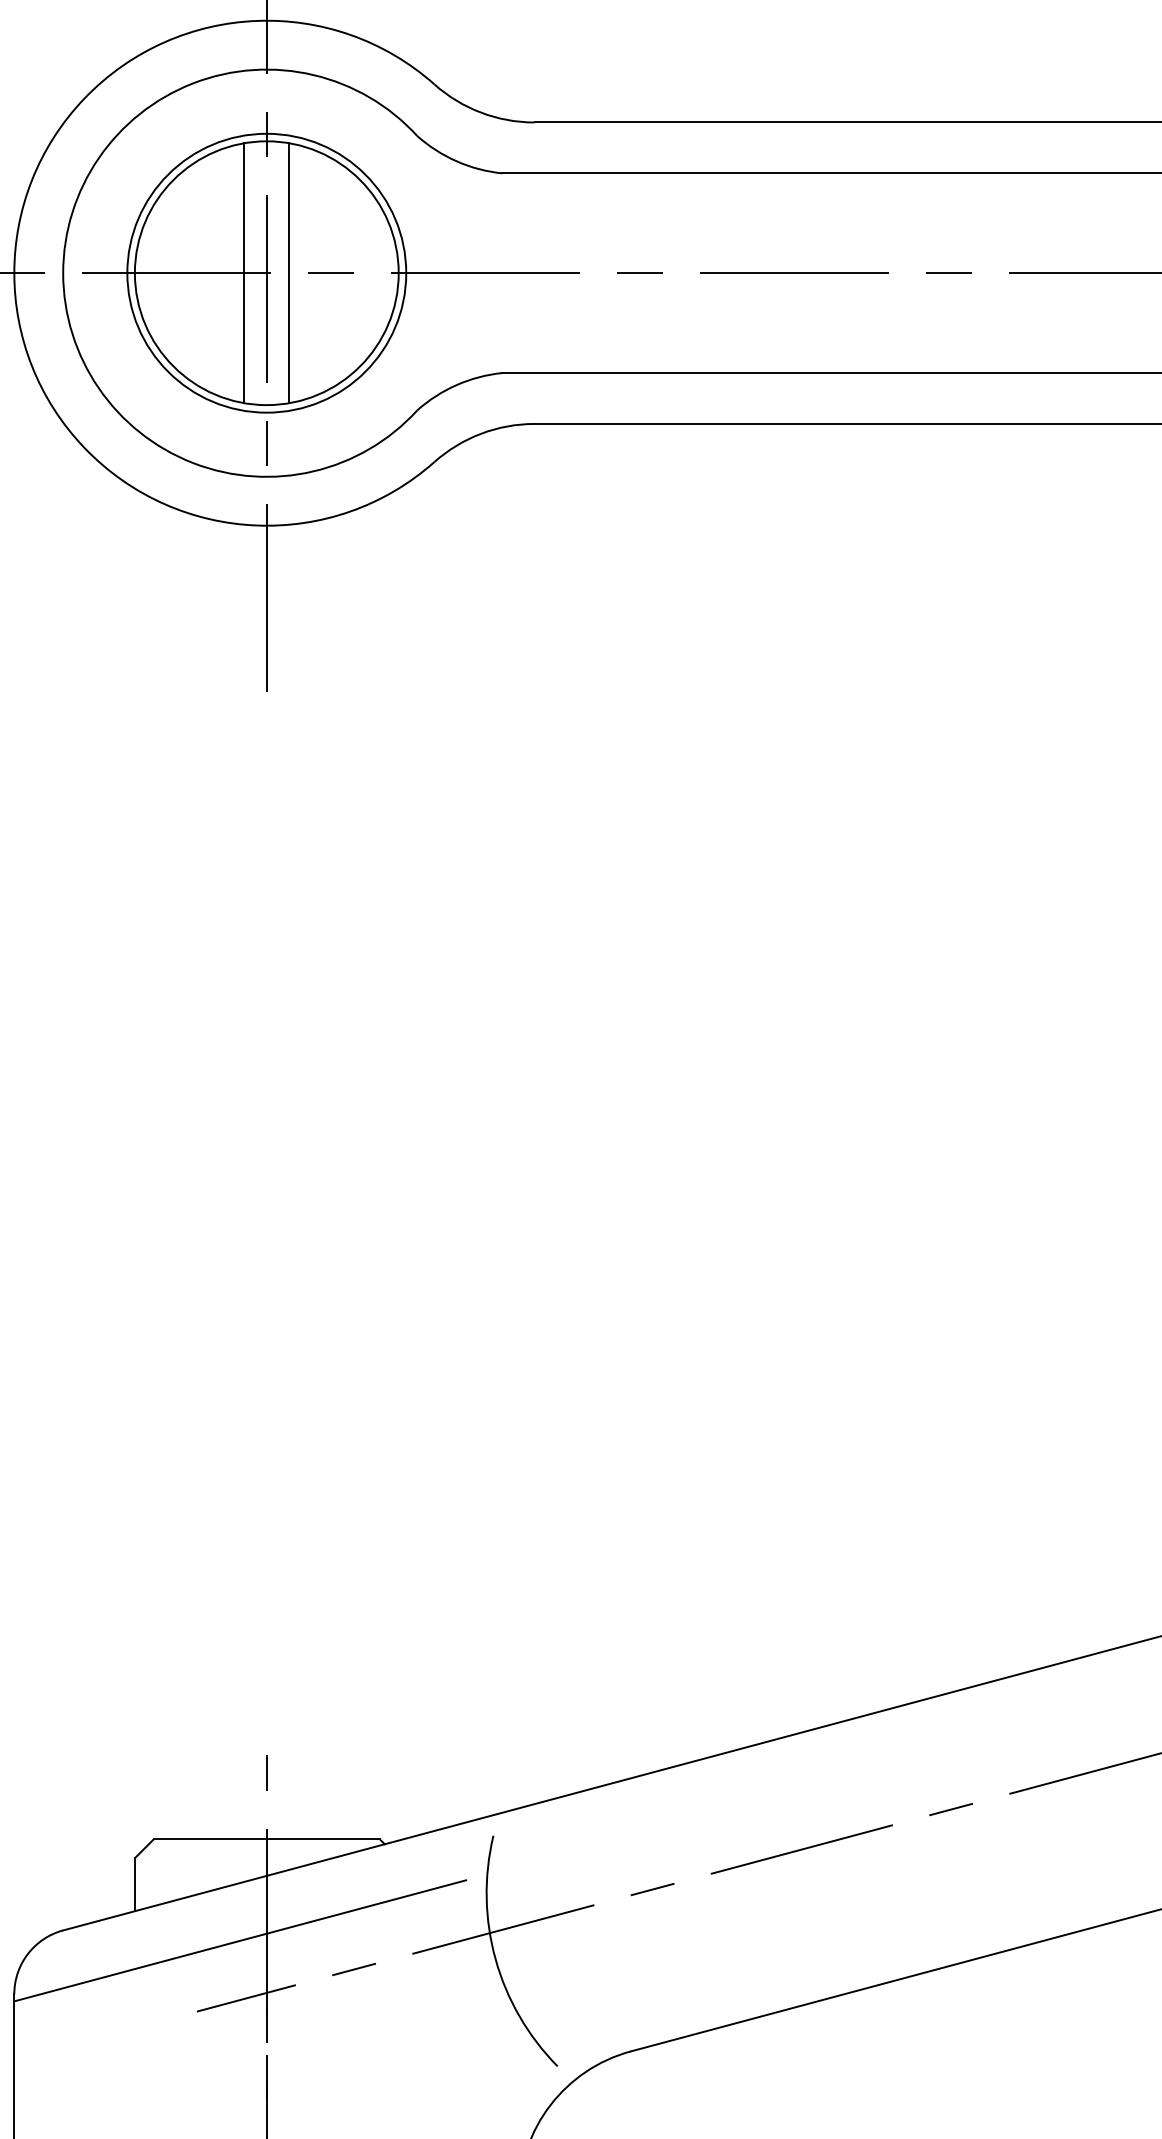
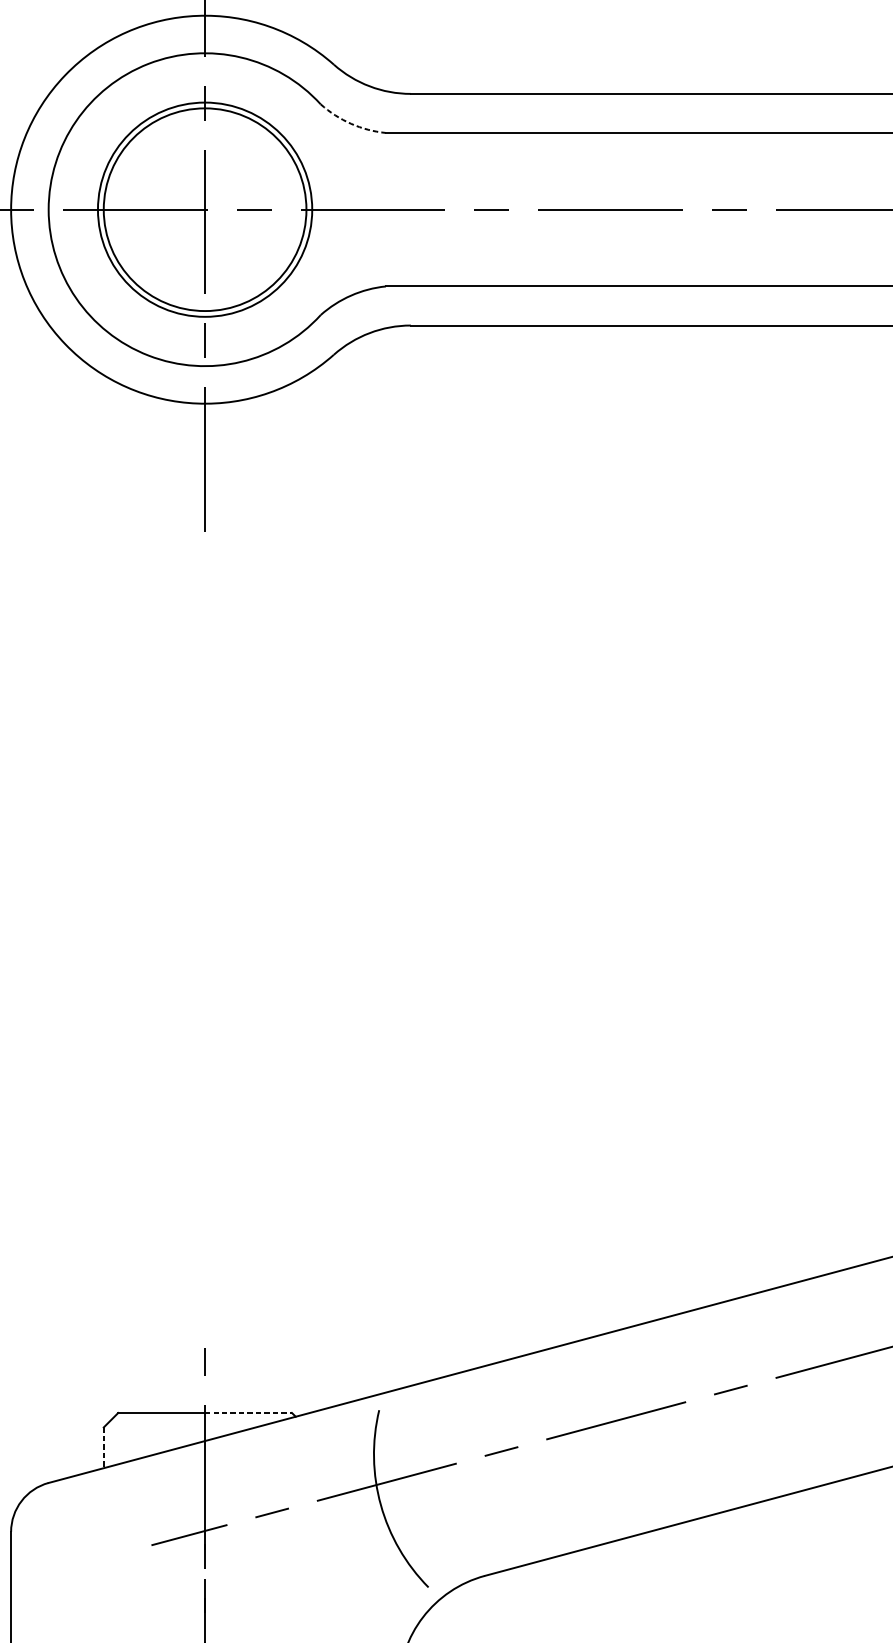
arc: (456, 161) -> (350, 123), solid -> dashed
line: (244, 273) -> (187, 209), removed
line: (289, 273) -> (222, 209), removed
line: (323, 1839) -> (248, 1413), solid -> dashed
line: (134, 1884) -> (103, 1447), solid -> dashed
line: (240, 1940) -> (184, 1490), removed

